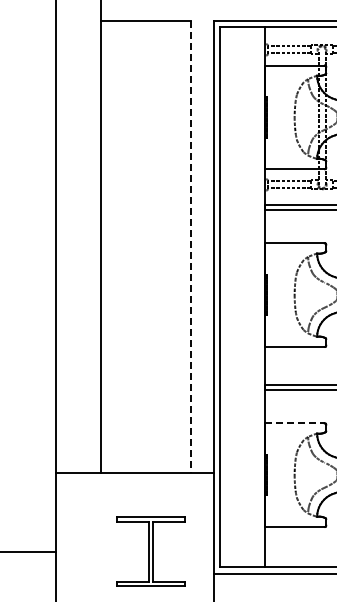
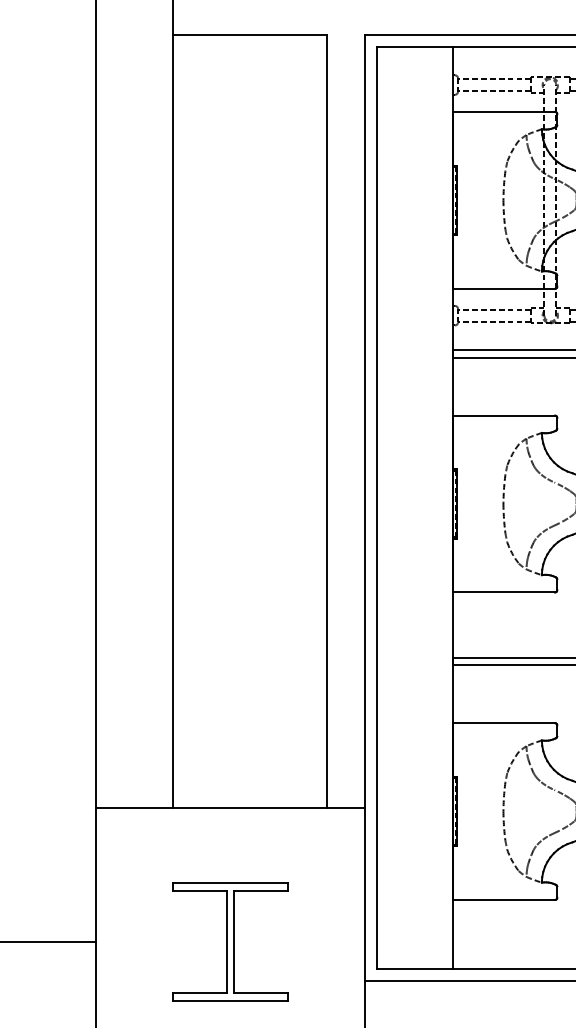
line: (191, 247) -> (327, 422), dashed -> solid
line: (295, 423) -> (504, 723), dashed -> solid
part: (150, 551) -> (229, 941), moved

